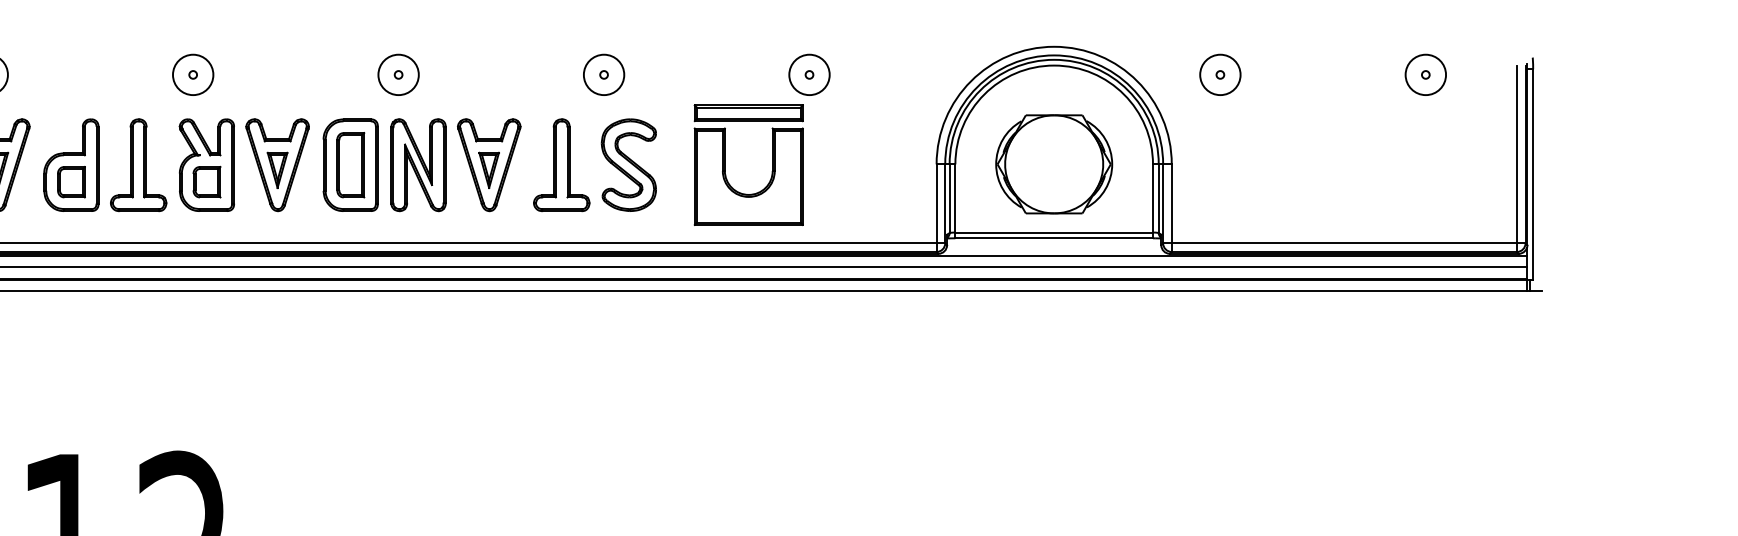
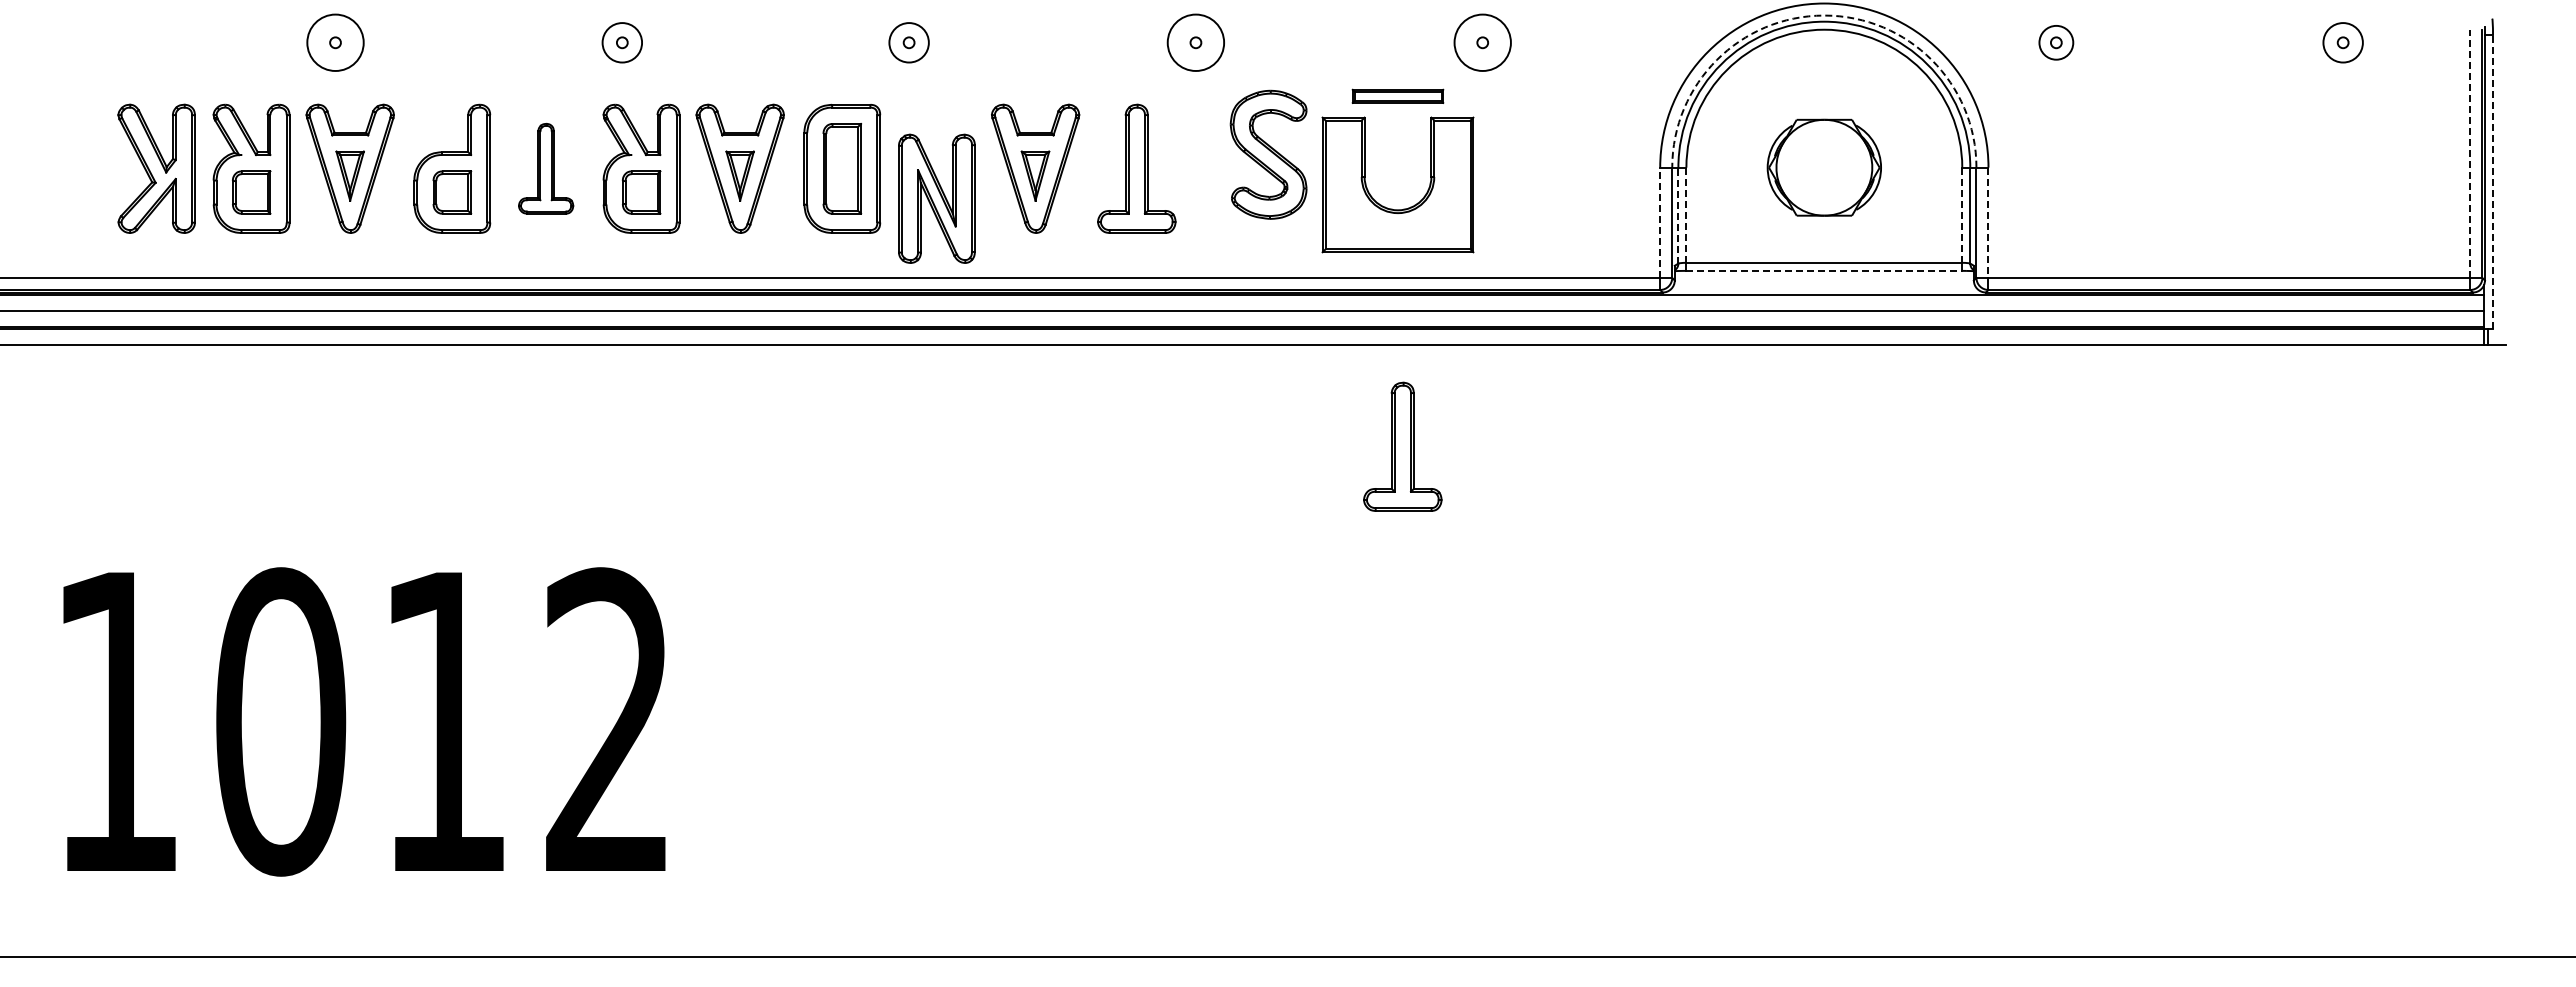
arc: (1054, 55) -> (1824, 15), solid -> dashed
circle: (193, 74) -> (622, 42), size x0.7
circle: (398, 74) -> (908, 42), size x0.7
circle: (1220, 74) -> (2056, 42), size x0.6
circle: (1425, 74) -> (2342, 42), size x0.7
part: (748, 113) -> (1397, 96), size x0.6
line: (1517, 154) -> (2470, 153), solid -> dashed
part: (138, 164) -> (545, 168), size x0.7
part: (418, 164) -> (936, 198), moved
part: (628, 164) -> (1268, 154), moved
part: (1054, 164) -> (1824, 167), size x0.7
line: (1533, 174) -> (2493, 181), solid -> dashed
line: (949, 198) -> (1678, 215), solid -> dashed
line: (955, 198) -> (1686, 215), solid -> dashed
line: (1153, 198) -> (1962, 215), solid -> dashed
line: (936, 203) -> (1660, 222), solid -> dashed
line: (1171, 204) -> (1988, 223), solid -> dashed
line: (1054, 238) -> (1824, 270), solid -> dashed
part: (752, 364) -> (1402, 446), added

